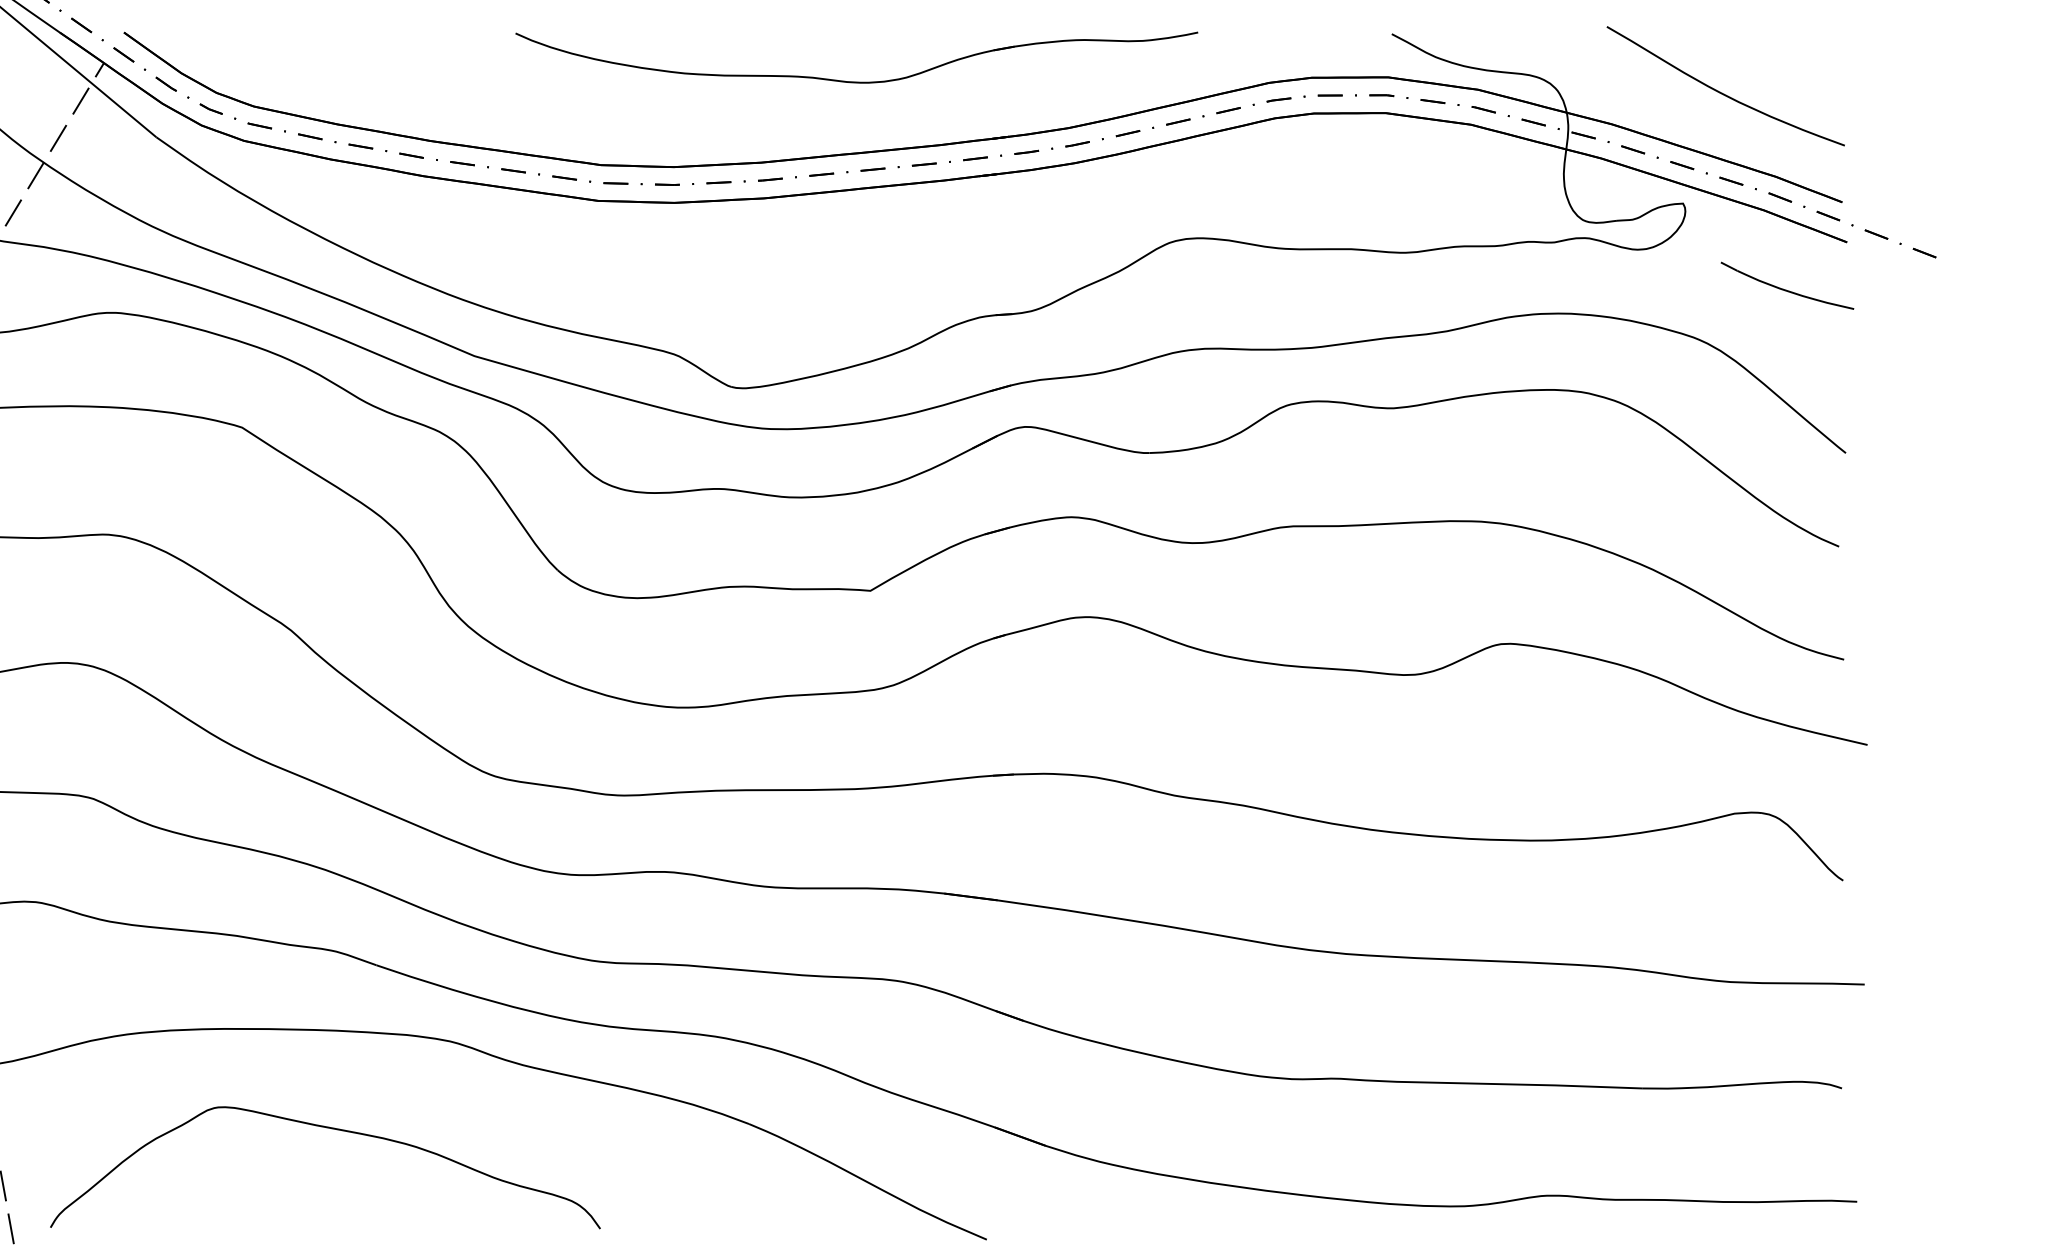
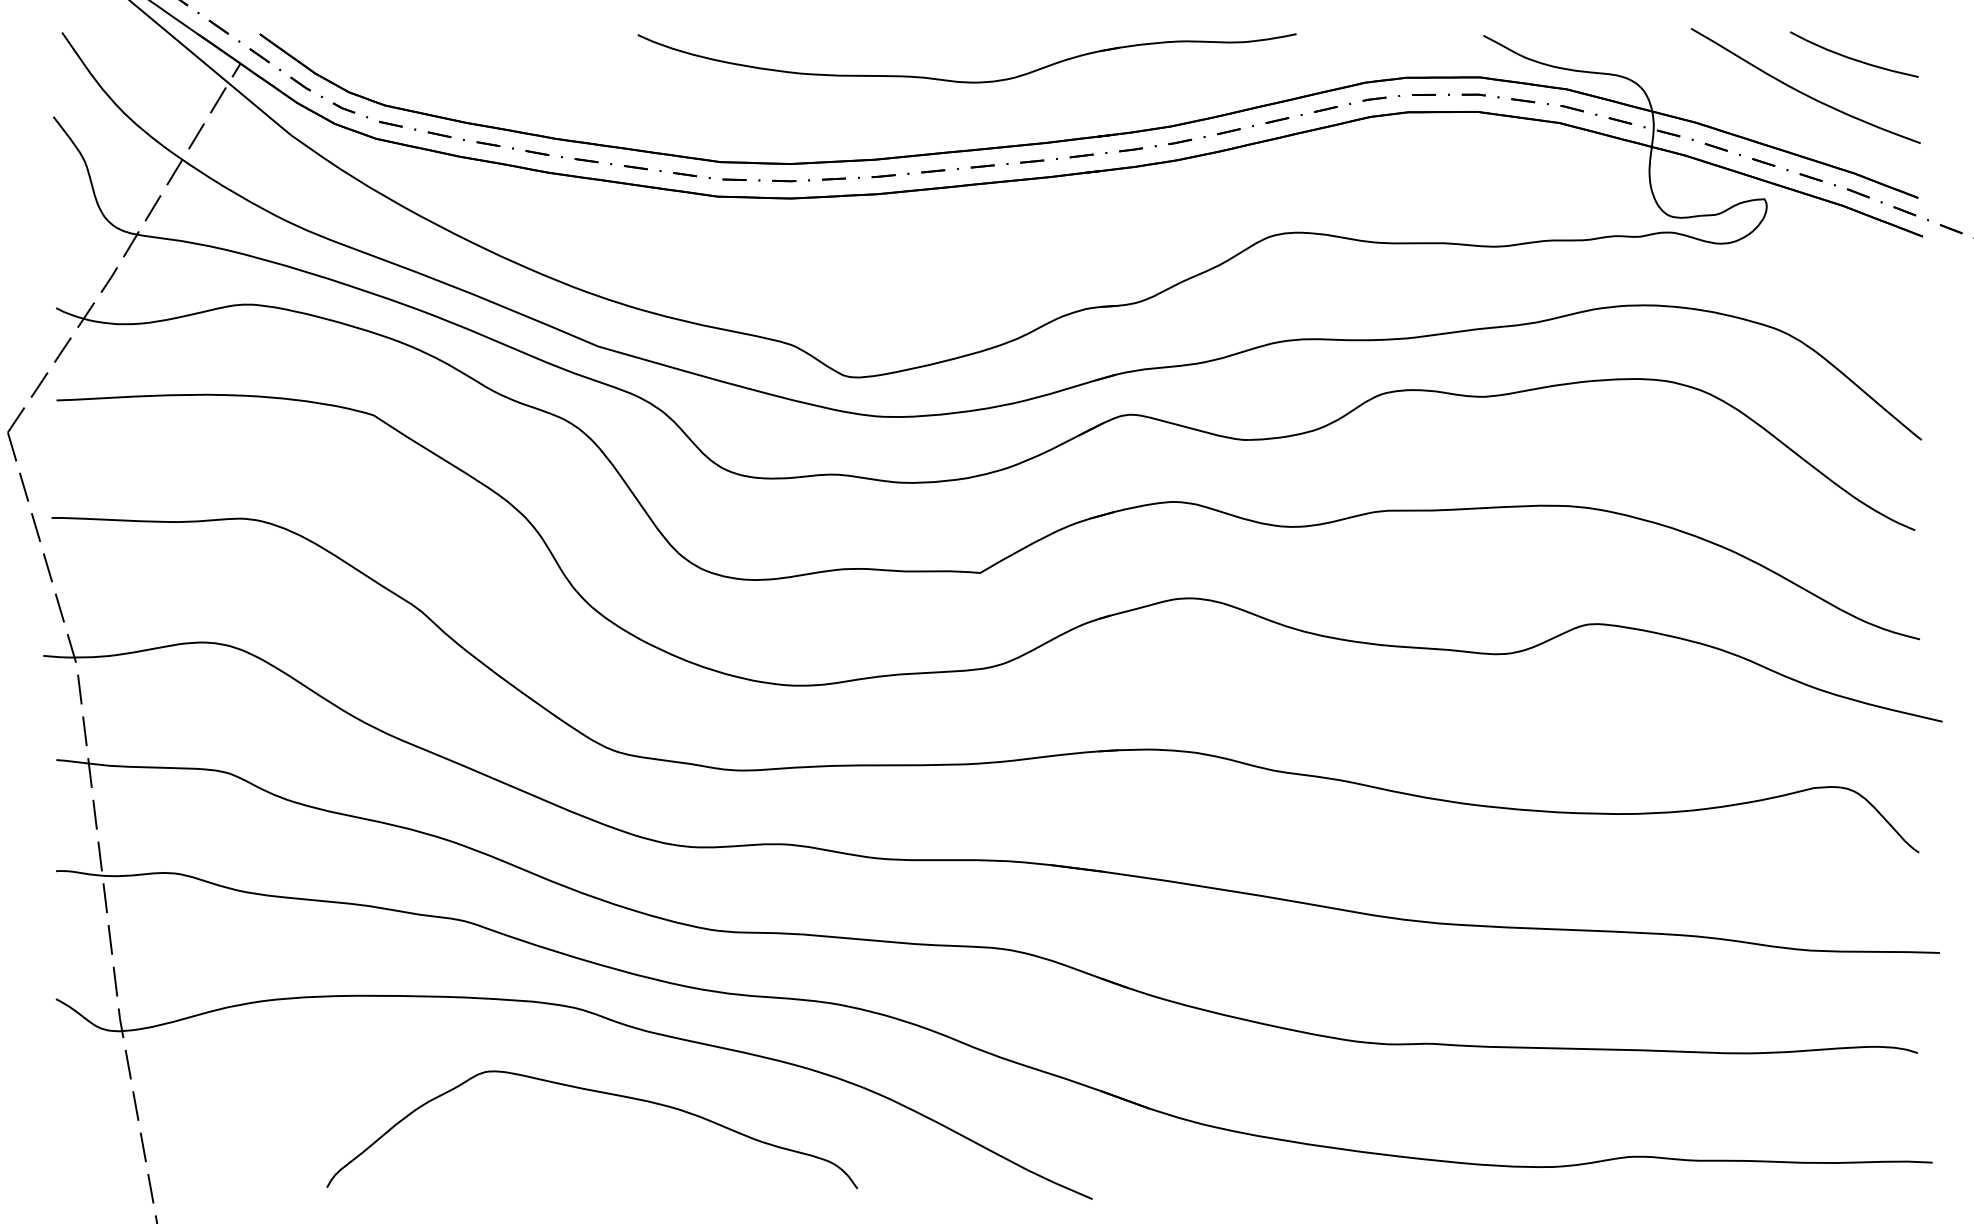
part: (1786, 285) -> (1853, 54), moved
curve: (335, 1130) -> (601, 1093), moved

